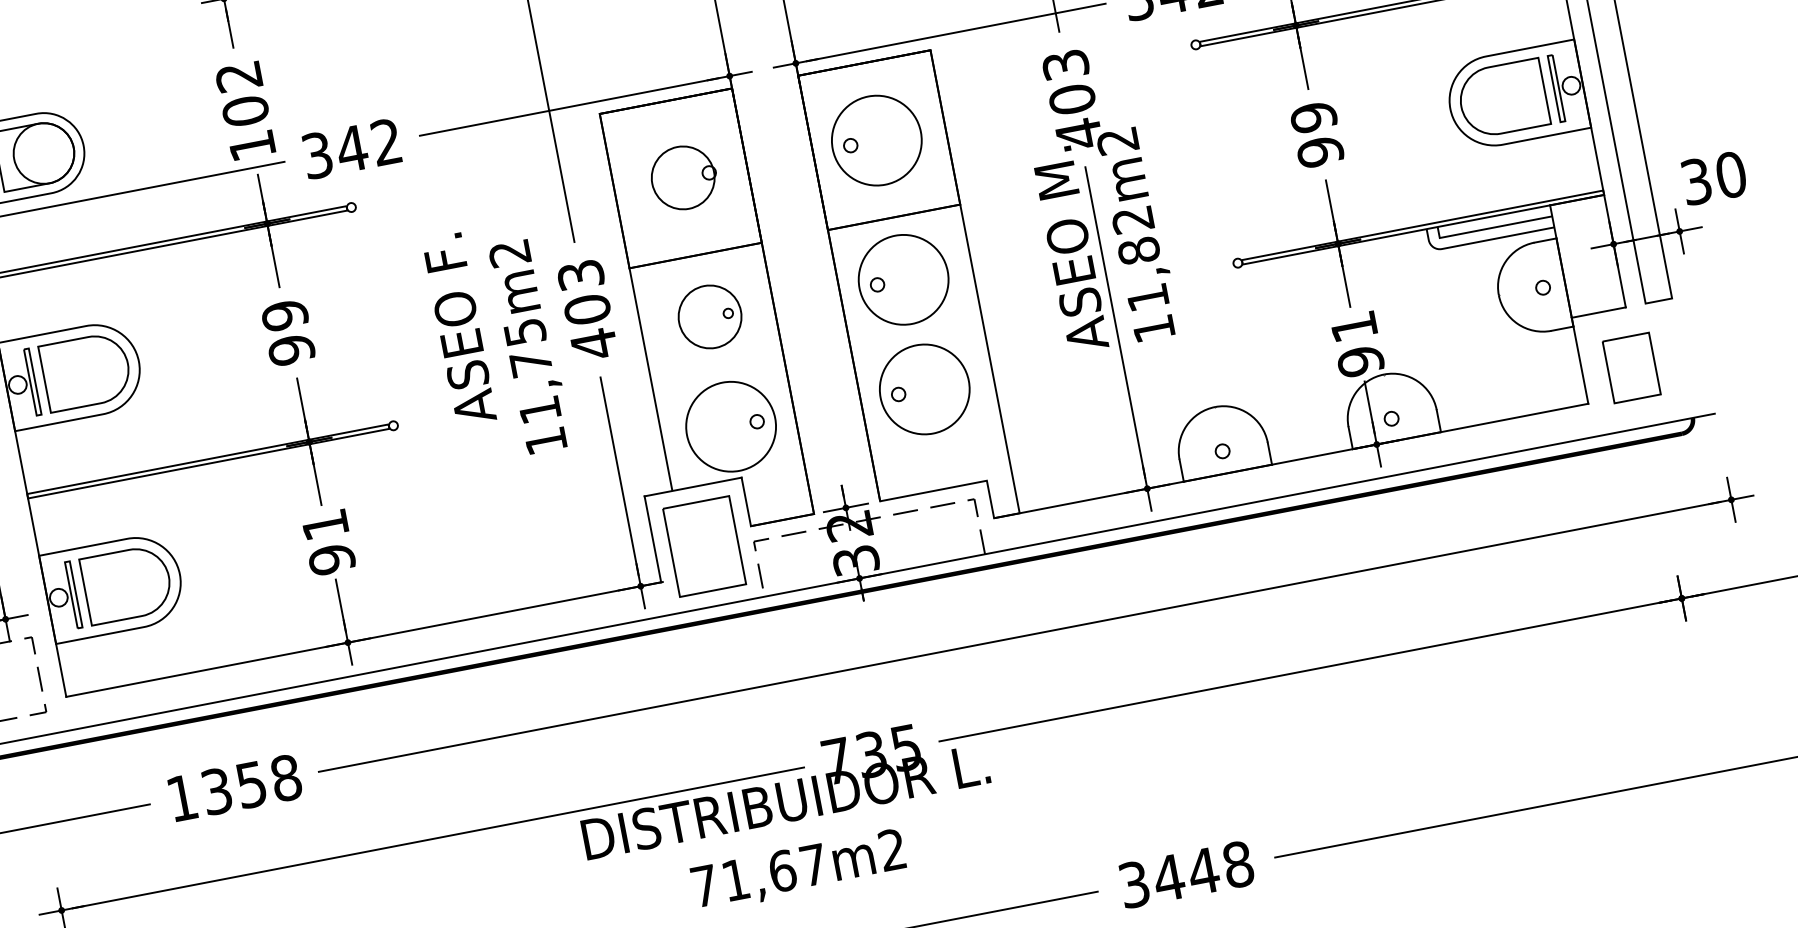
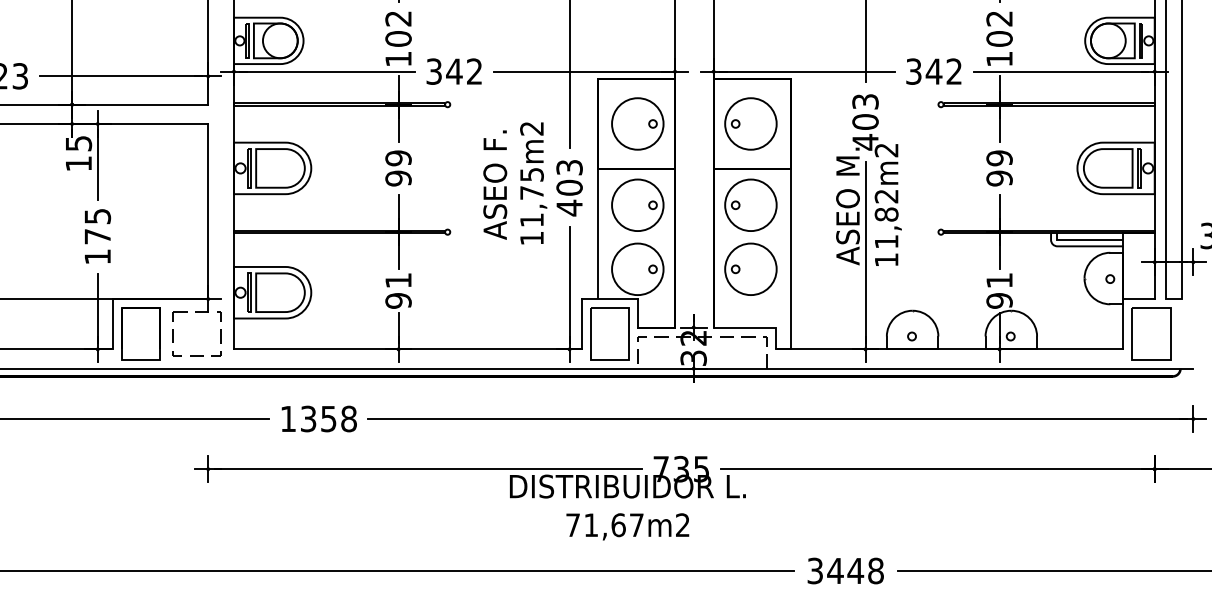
circle: (682, 177) -> (637, 123), size x1.43
part: (709, 315) -> (637, 204), size x1.43
text: (530, 346) -> (533, 183), moved
part: (1631, 367) -> (1151, 333), size x1.43

